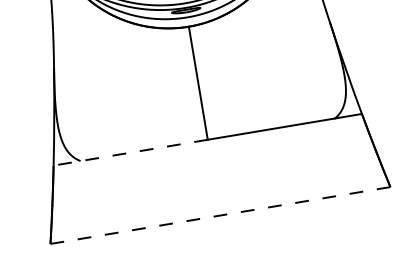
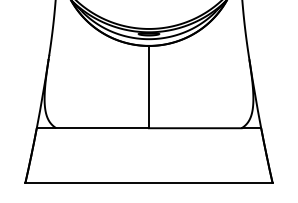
line: (130, 153) -> (92, 128), dashed -> solid
line: (219, 215) -> (148, 183), dashed -> solid

